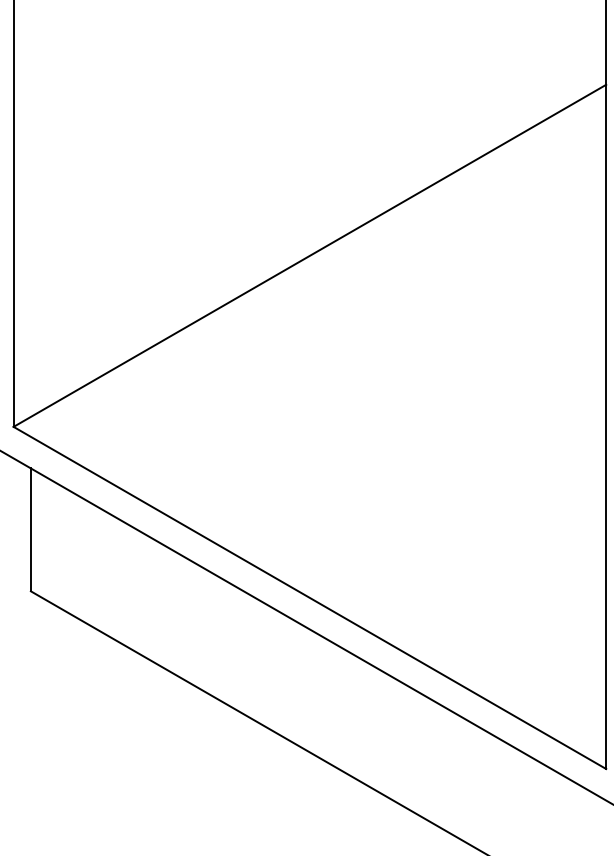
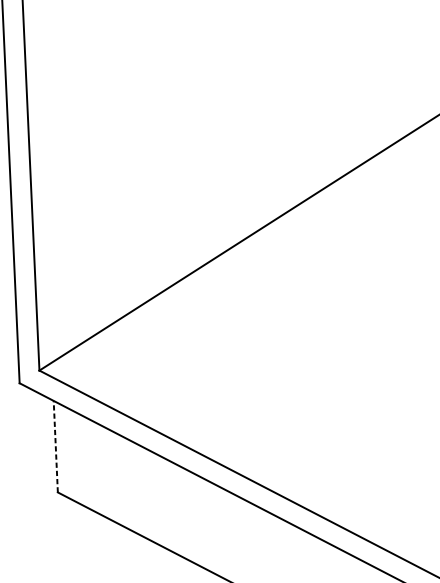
line: (30, 529) -> (55, 446), solid -> dashed

